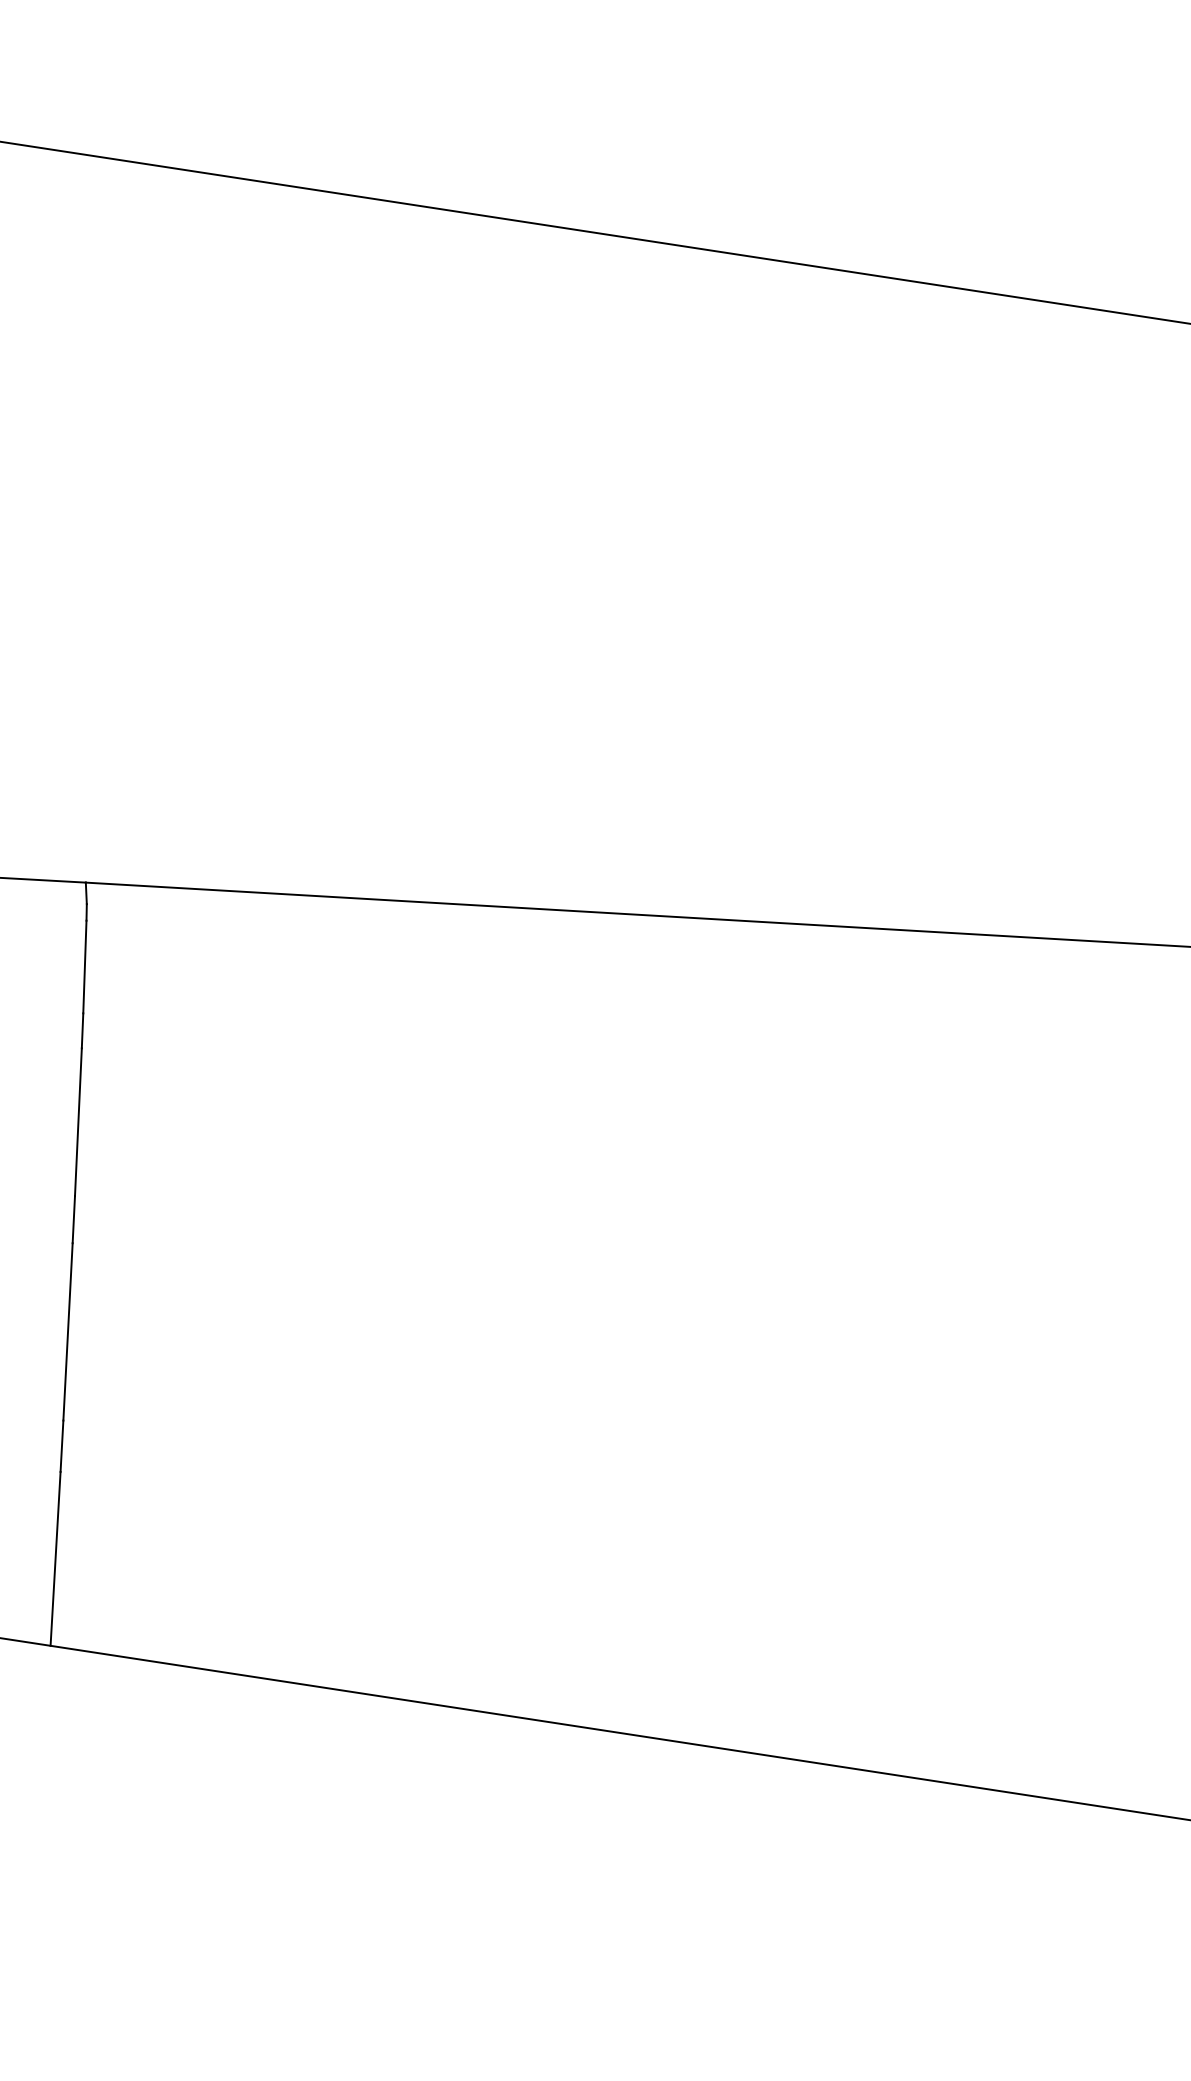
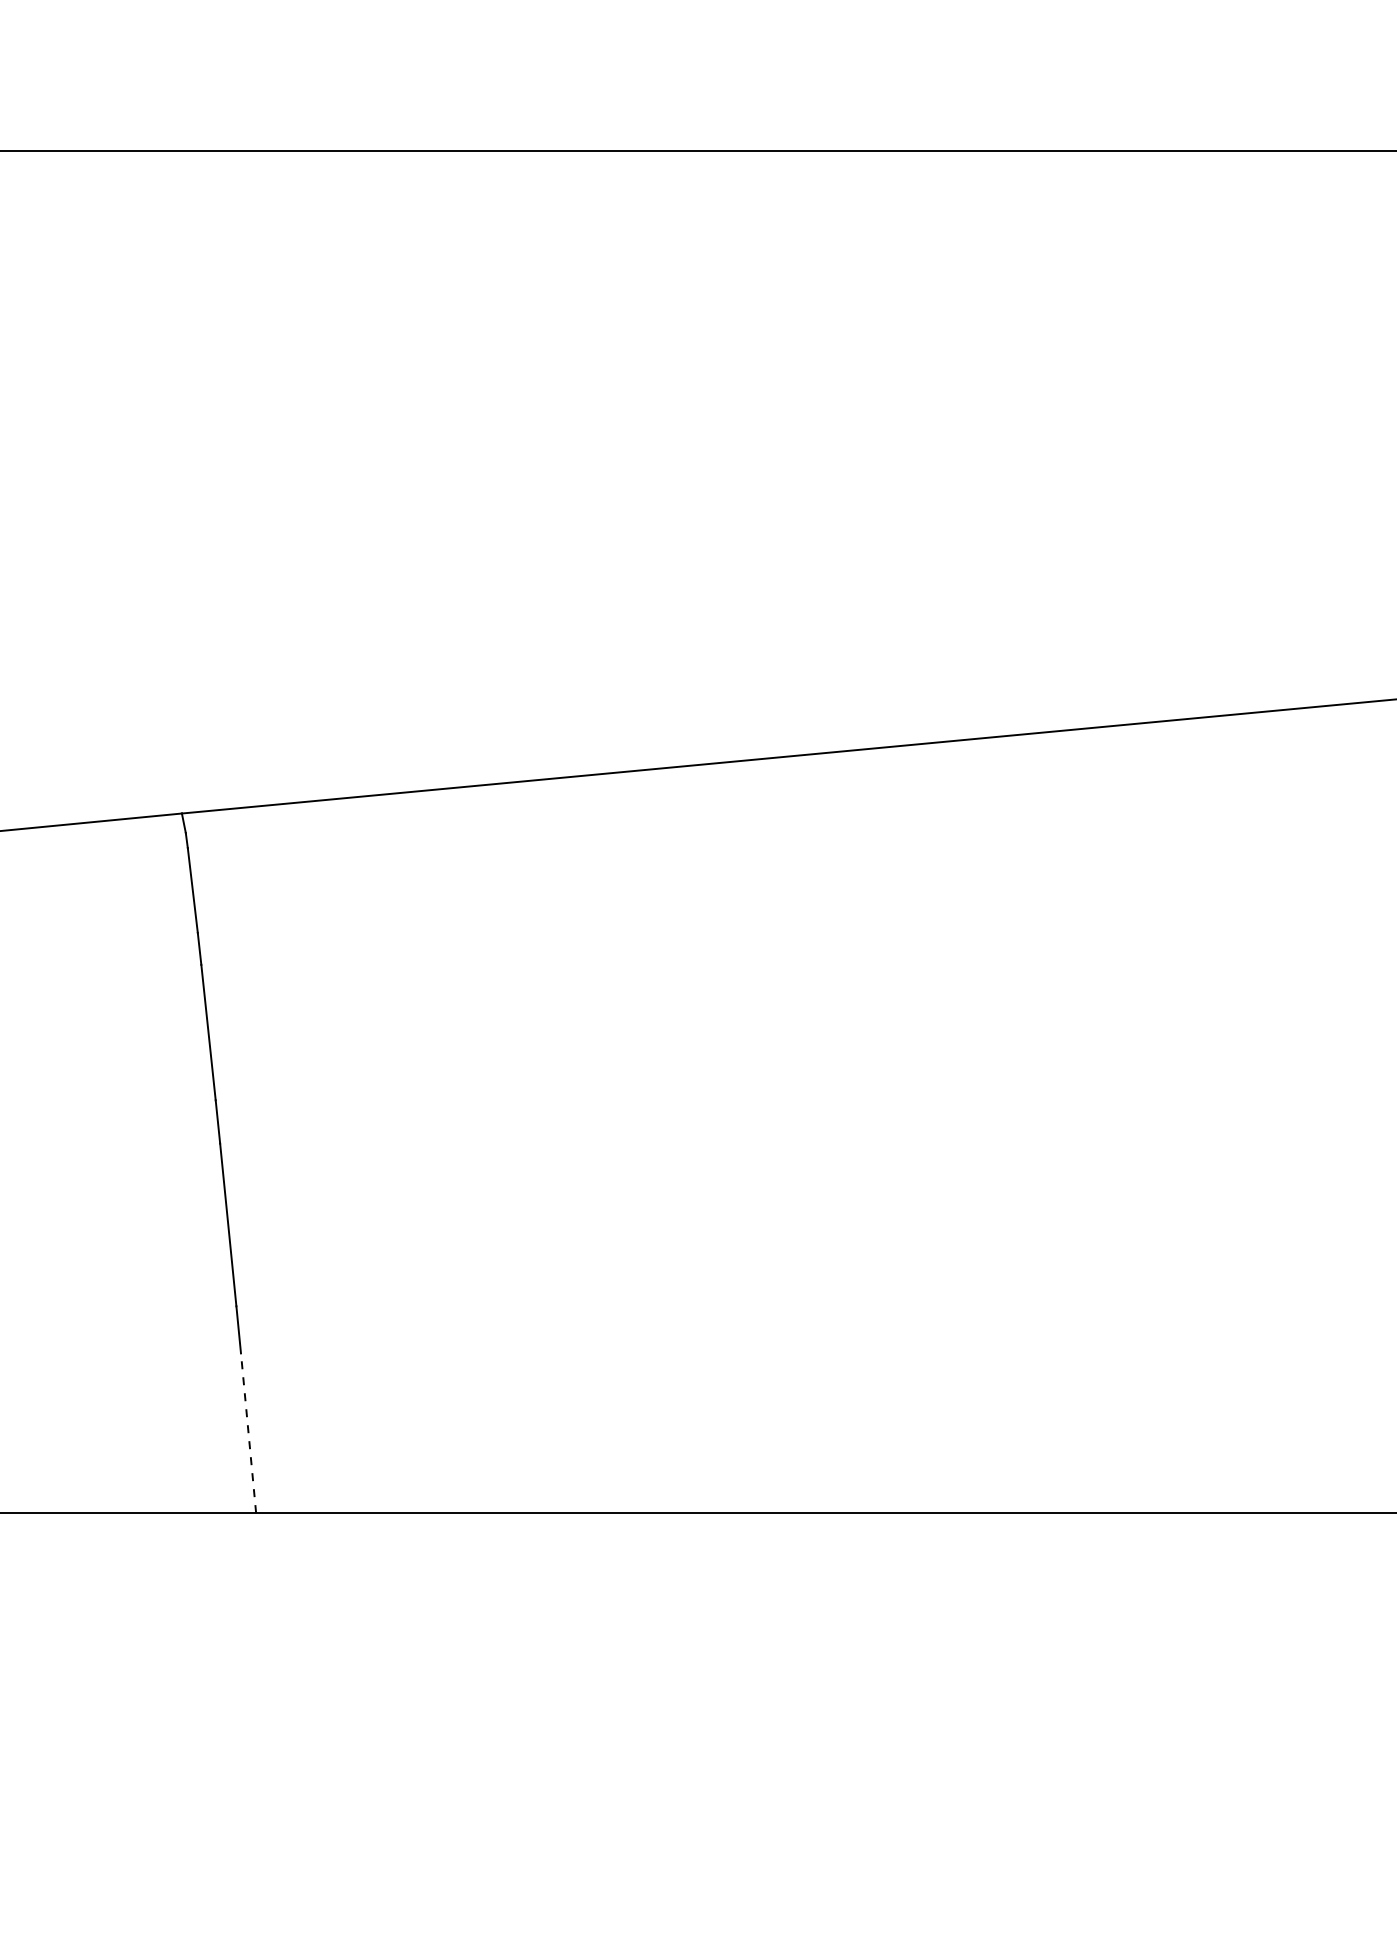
line: (55, 1558) -> (248, 1432), solid -> dashed

